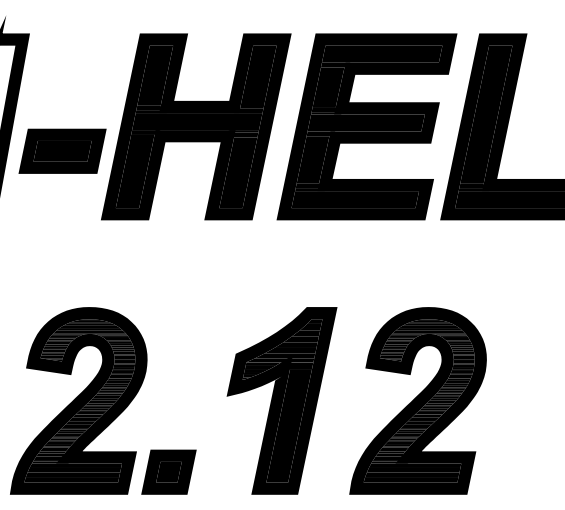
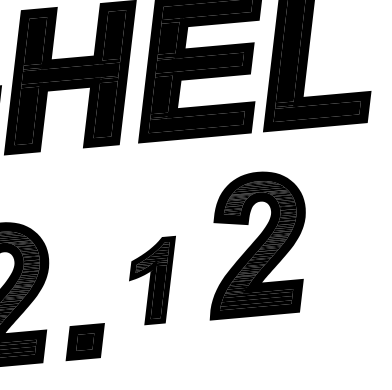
part: (281, 400) -> (154, 280), size x0.6
part: (417, 400) -> (255, 244), moved
part: (168, 471) -> (84, 341), moved

